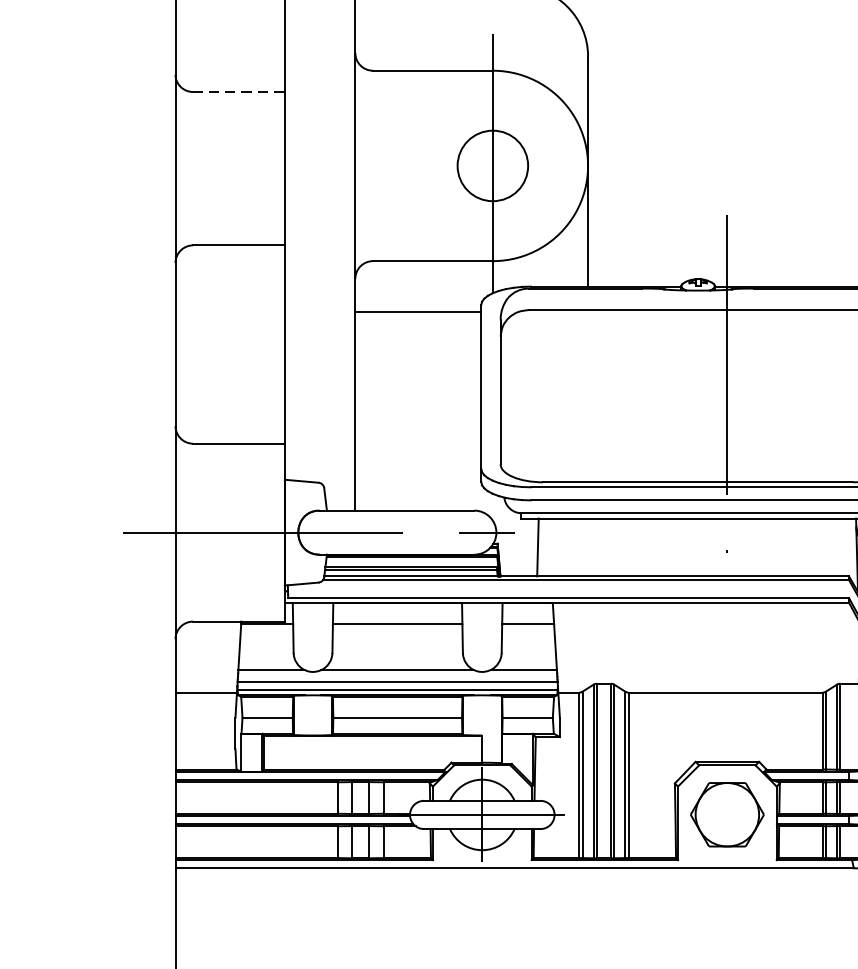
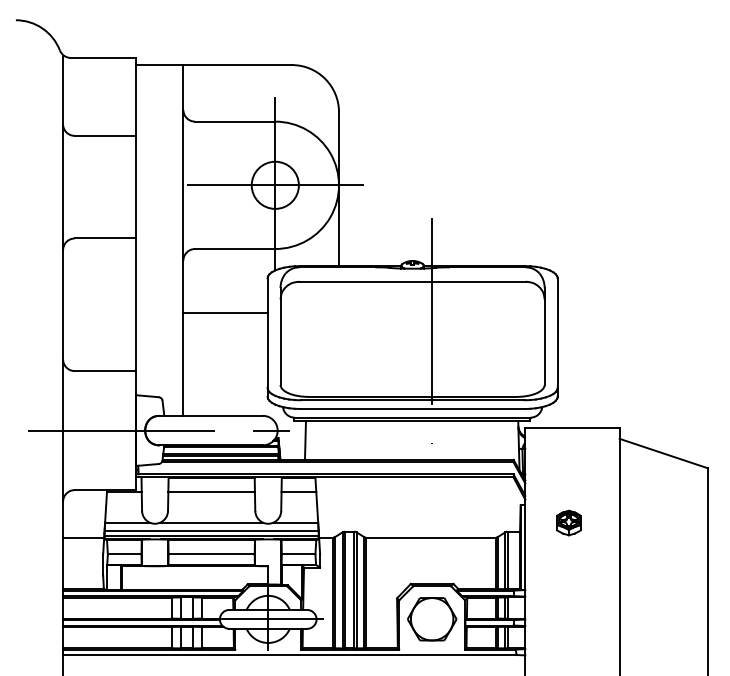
line: (238, 91) -> (105, 135), dashed -> solid
line: (491, 166) -> (274, 185), added
line: (418, 311) -> (225, 312), moved

